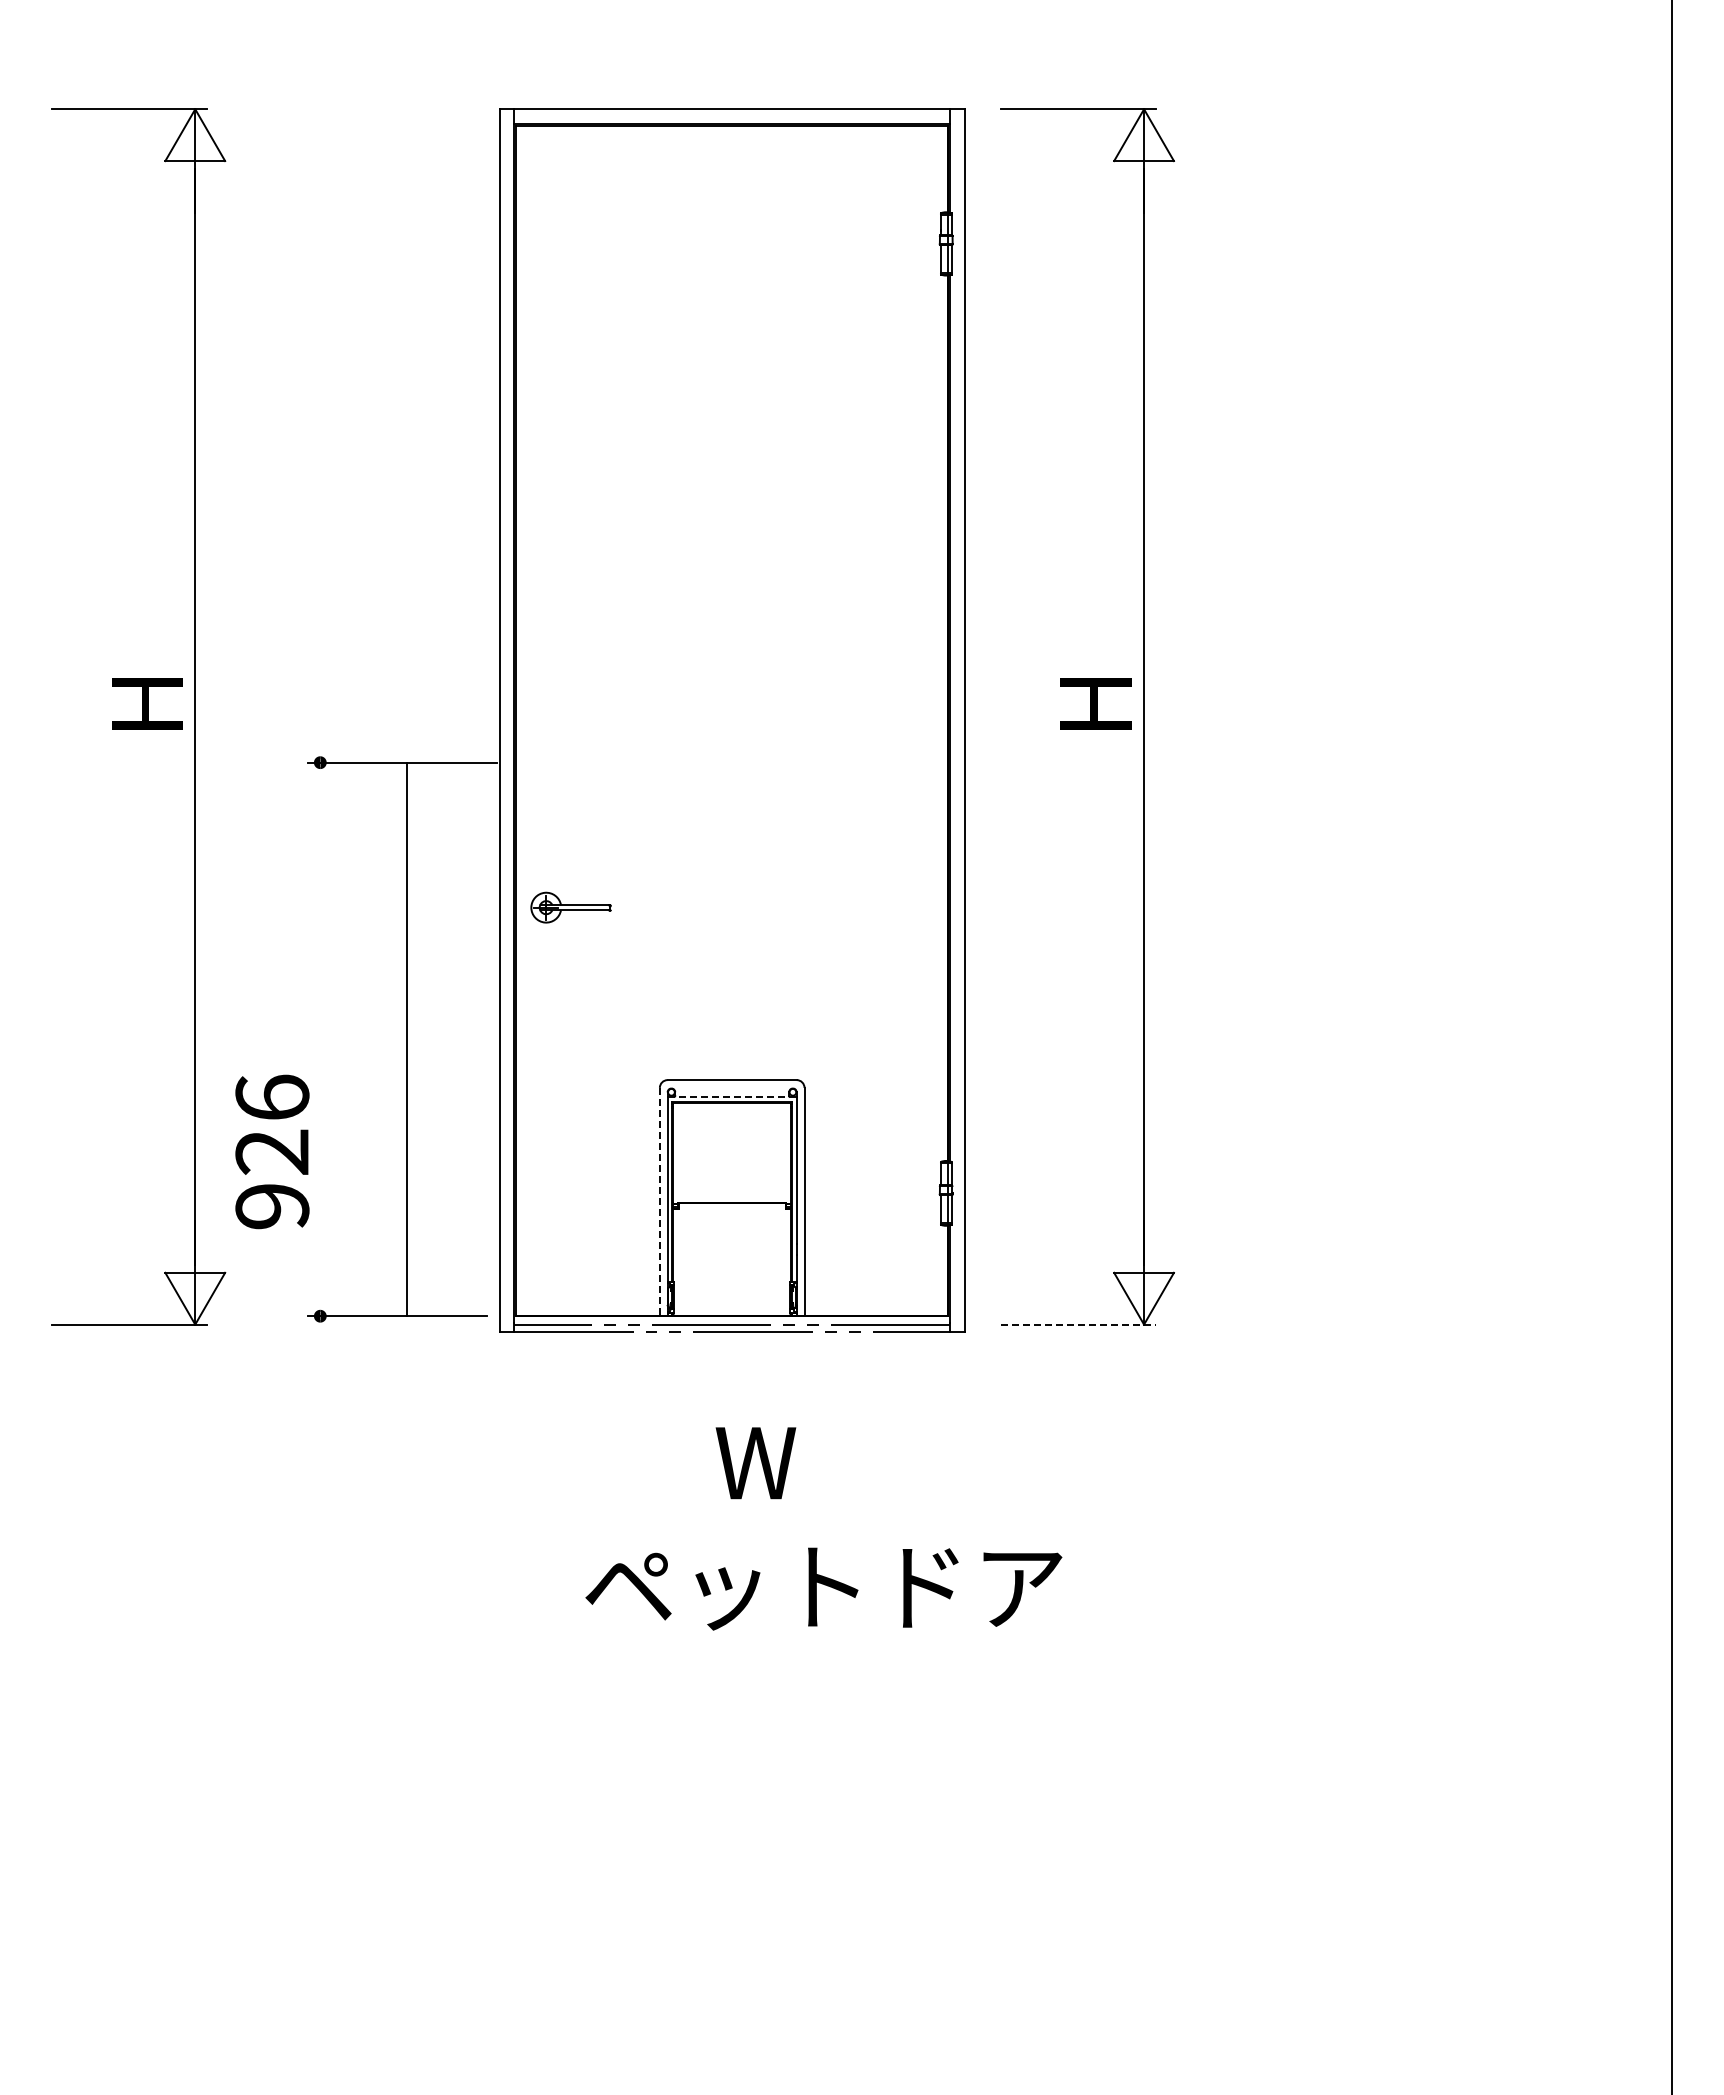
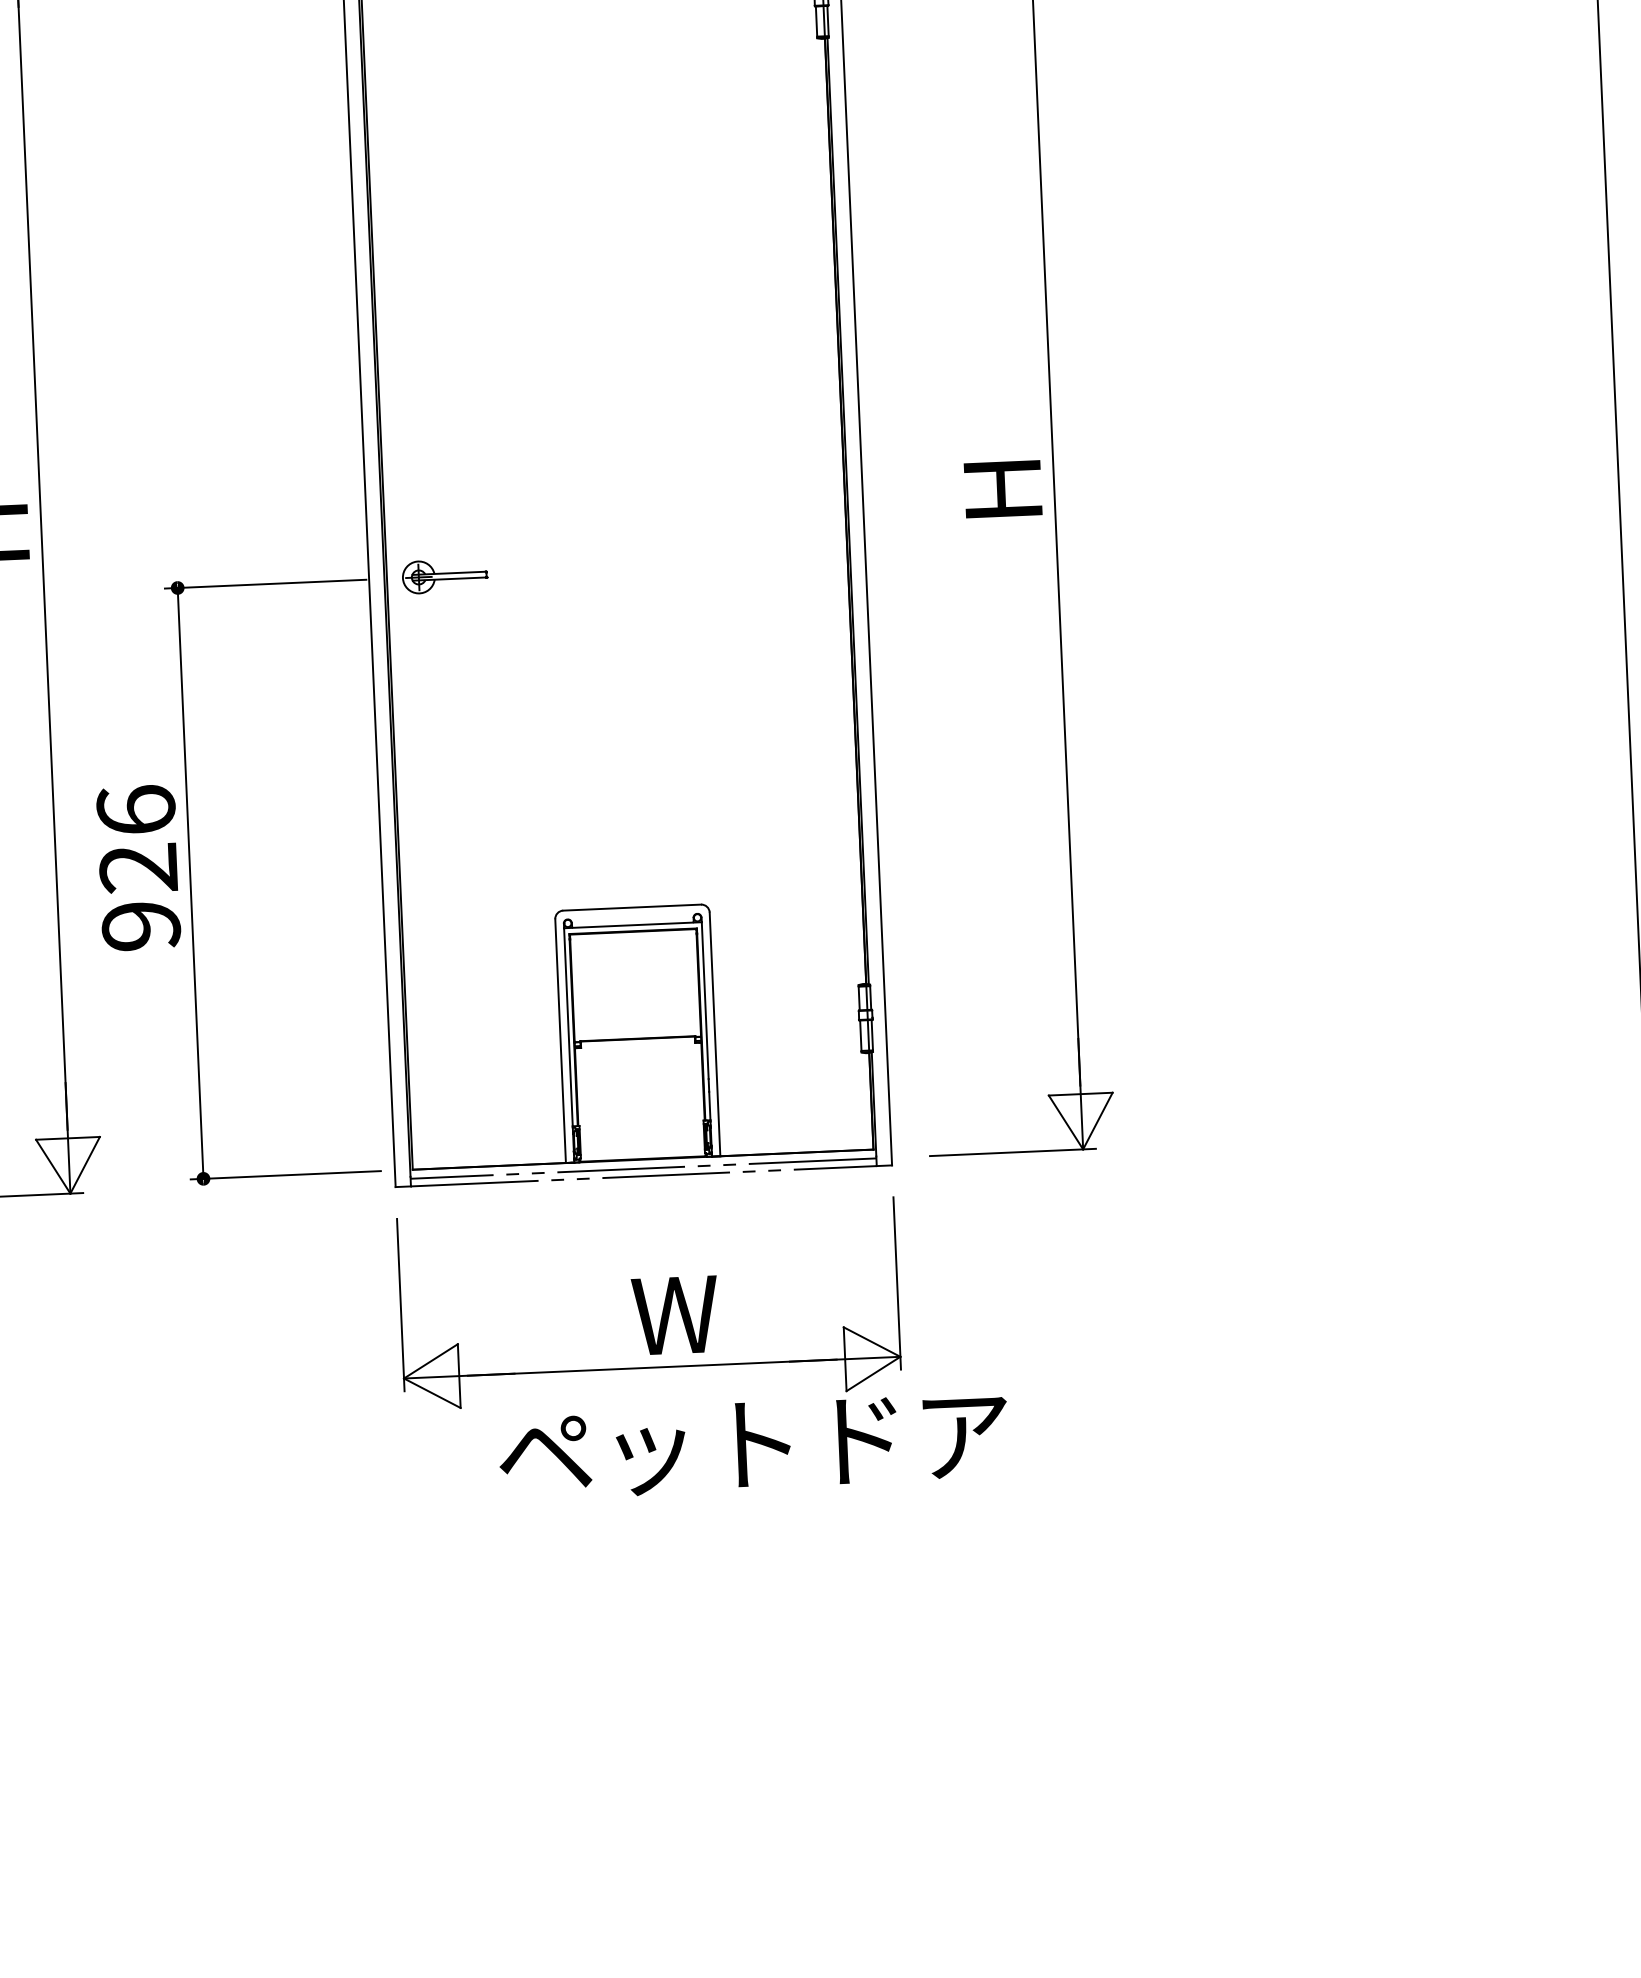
part: (570, 907) -> (444, 576), moved
line: (407, 1039) -> (190, 883), moved
line: (732, 1096) -> (633, 925), dashed -> solid
text: (272, 1151) -> (138, 867), moved
line: (659, 1202) -> (560, 1041), dashed -> solid
line: (1078, 1324) -> (1013, 1152), dashed -> solid
part: (731, 1510) -> (651, 1367), added

